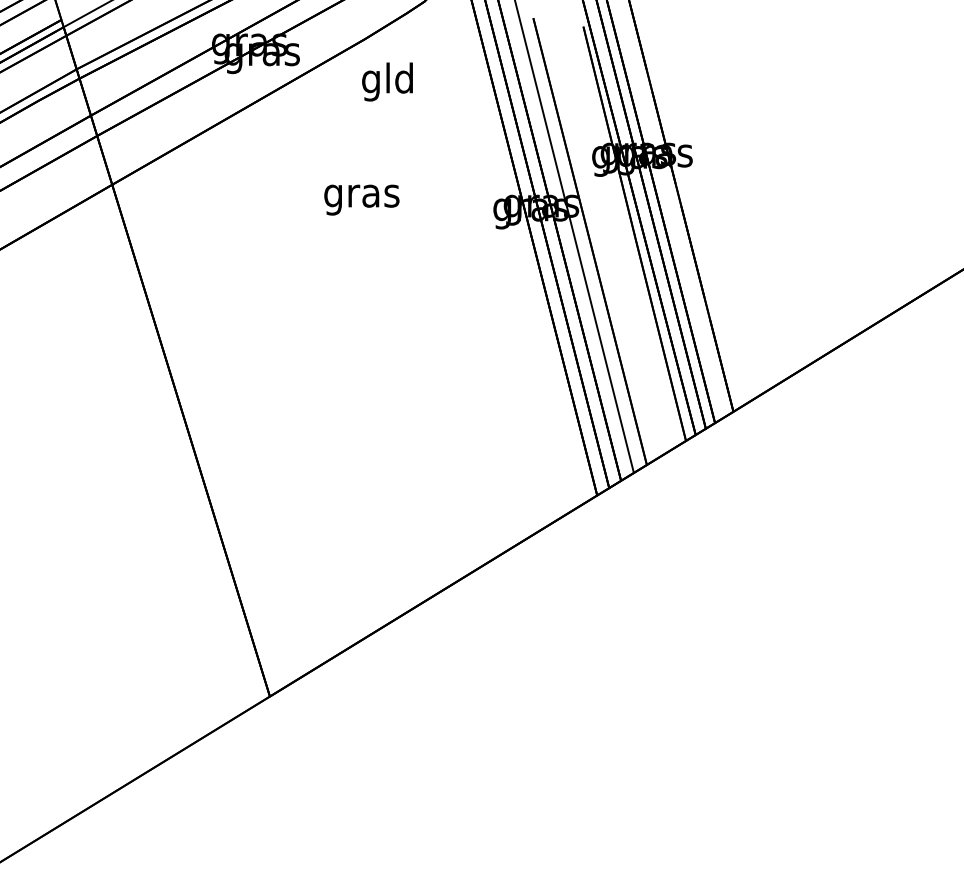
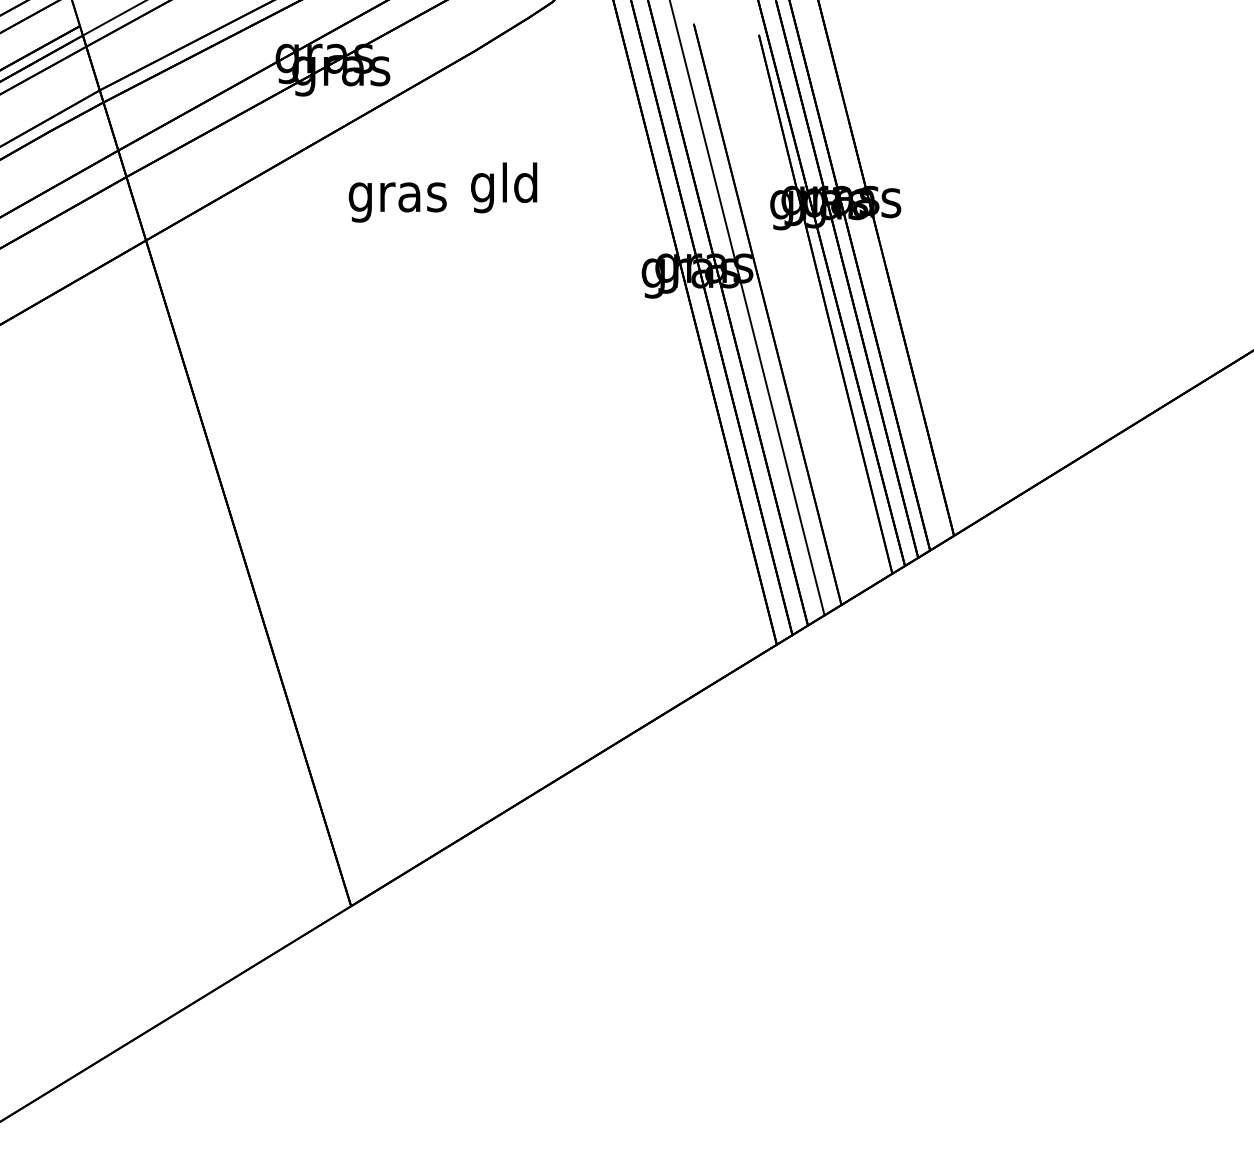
text: (387, 81) -> (504, 187), moved
text: (361, 200) -> (397, 202), moved

